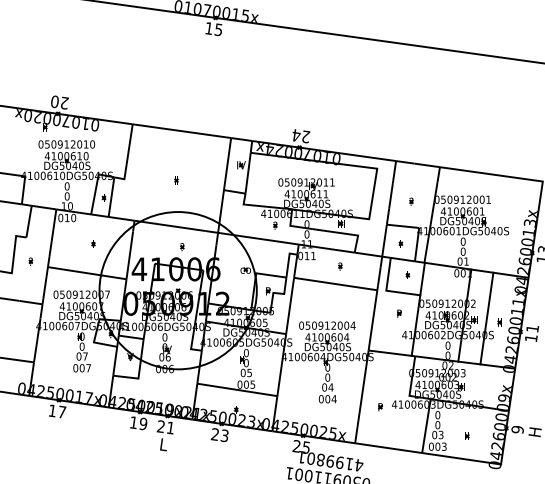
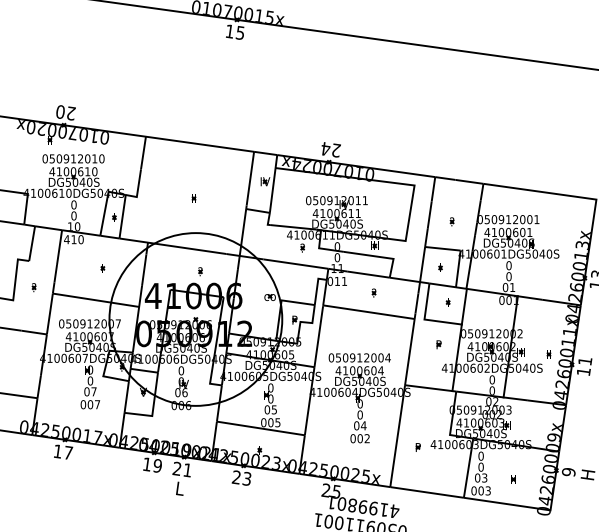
text: (60, 217) -> (66, 239), 010 -> 410
line: (486, 318) -> (534, 349), removed
text: (334, 399) -> (367, 438), 004 -> 002

